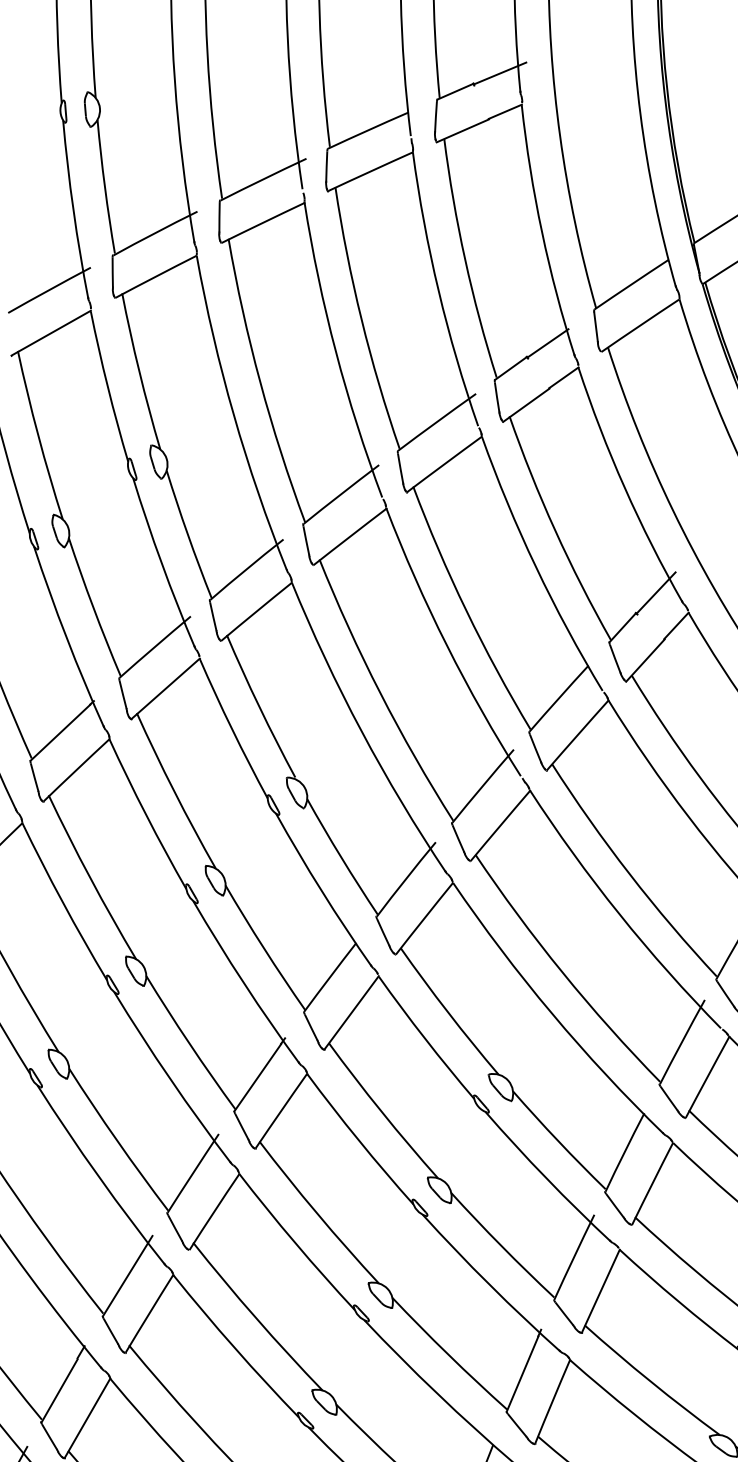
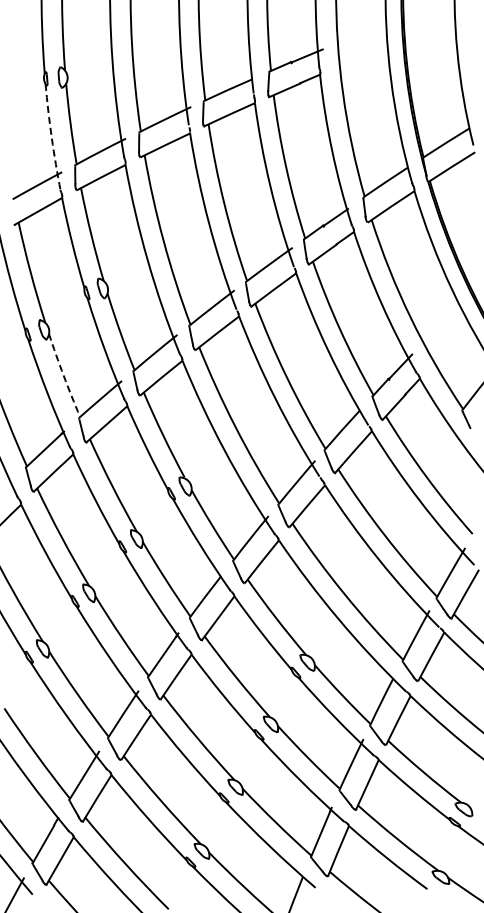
arc: (73, 209) -> (51, 137), solid -> dashed
arc: (93, 607) -> (63, 375), solid -> dashed

